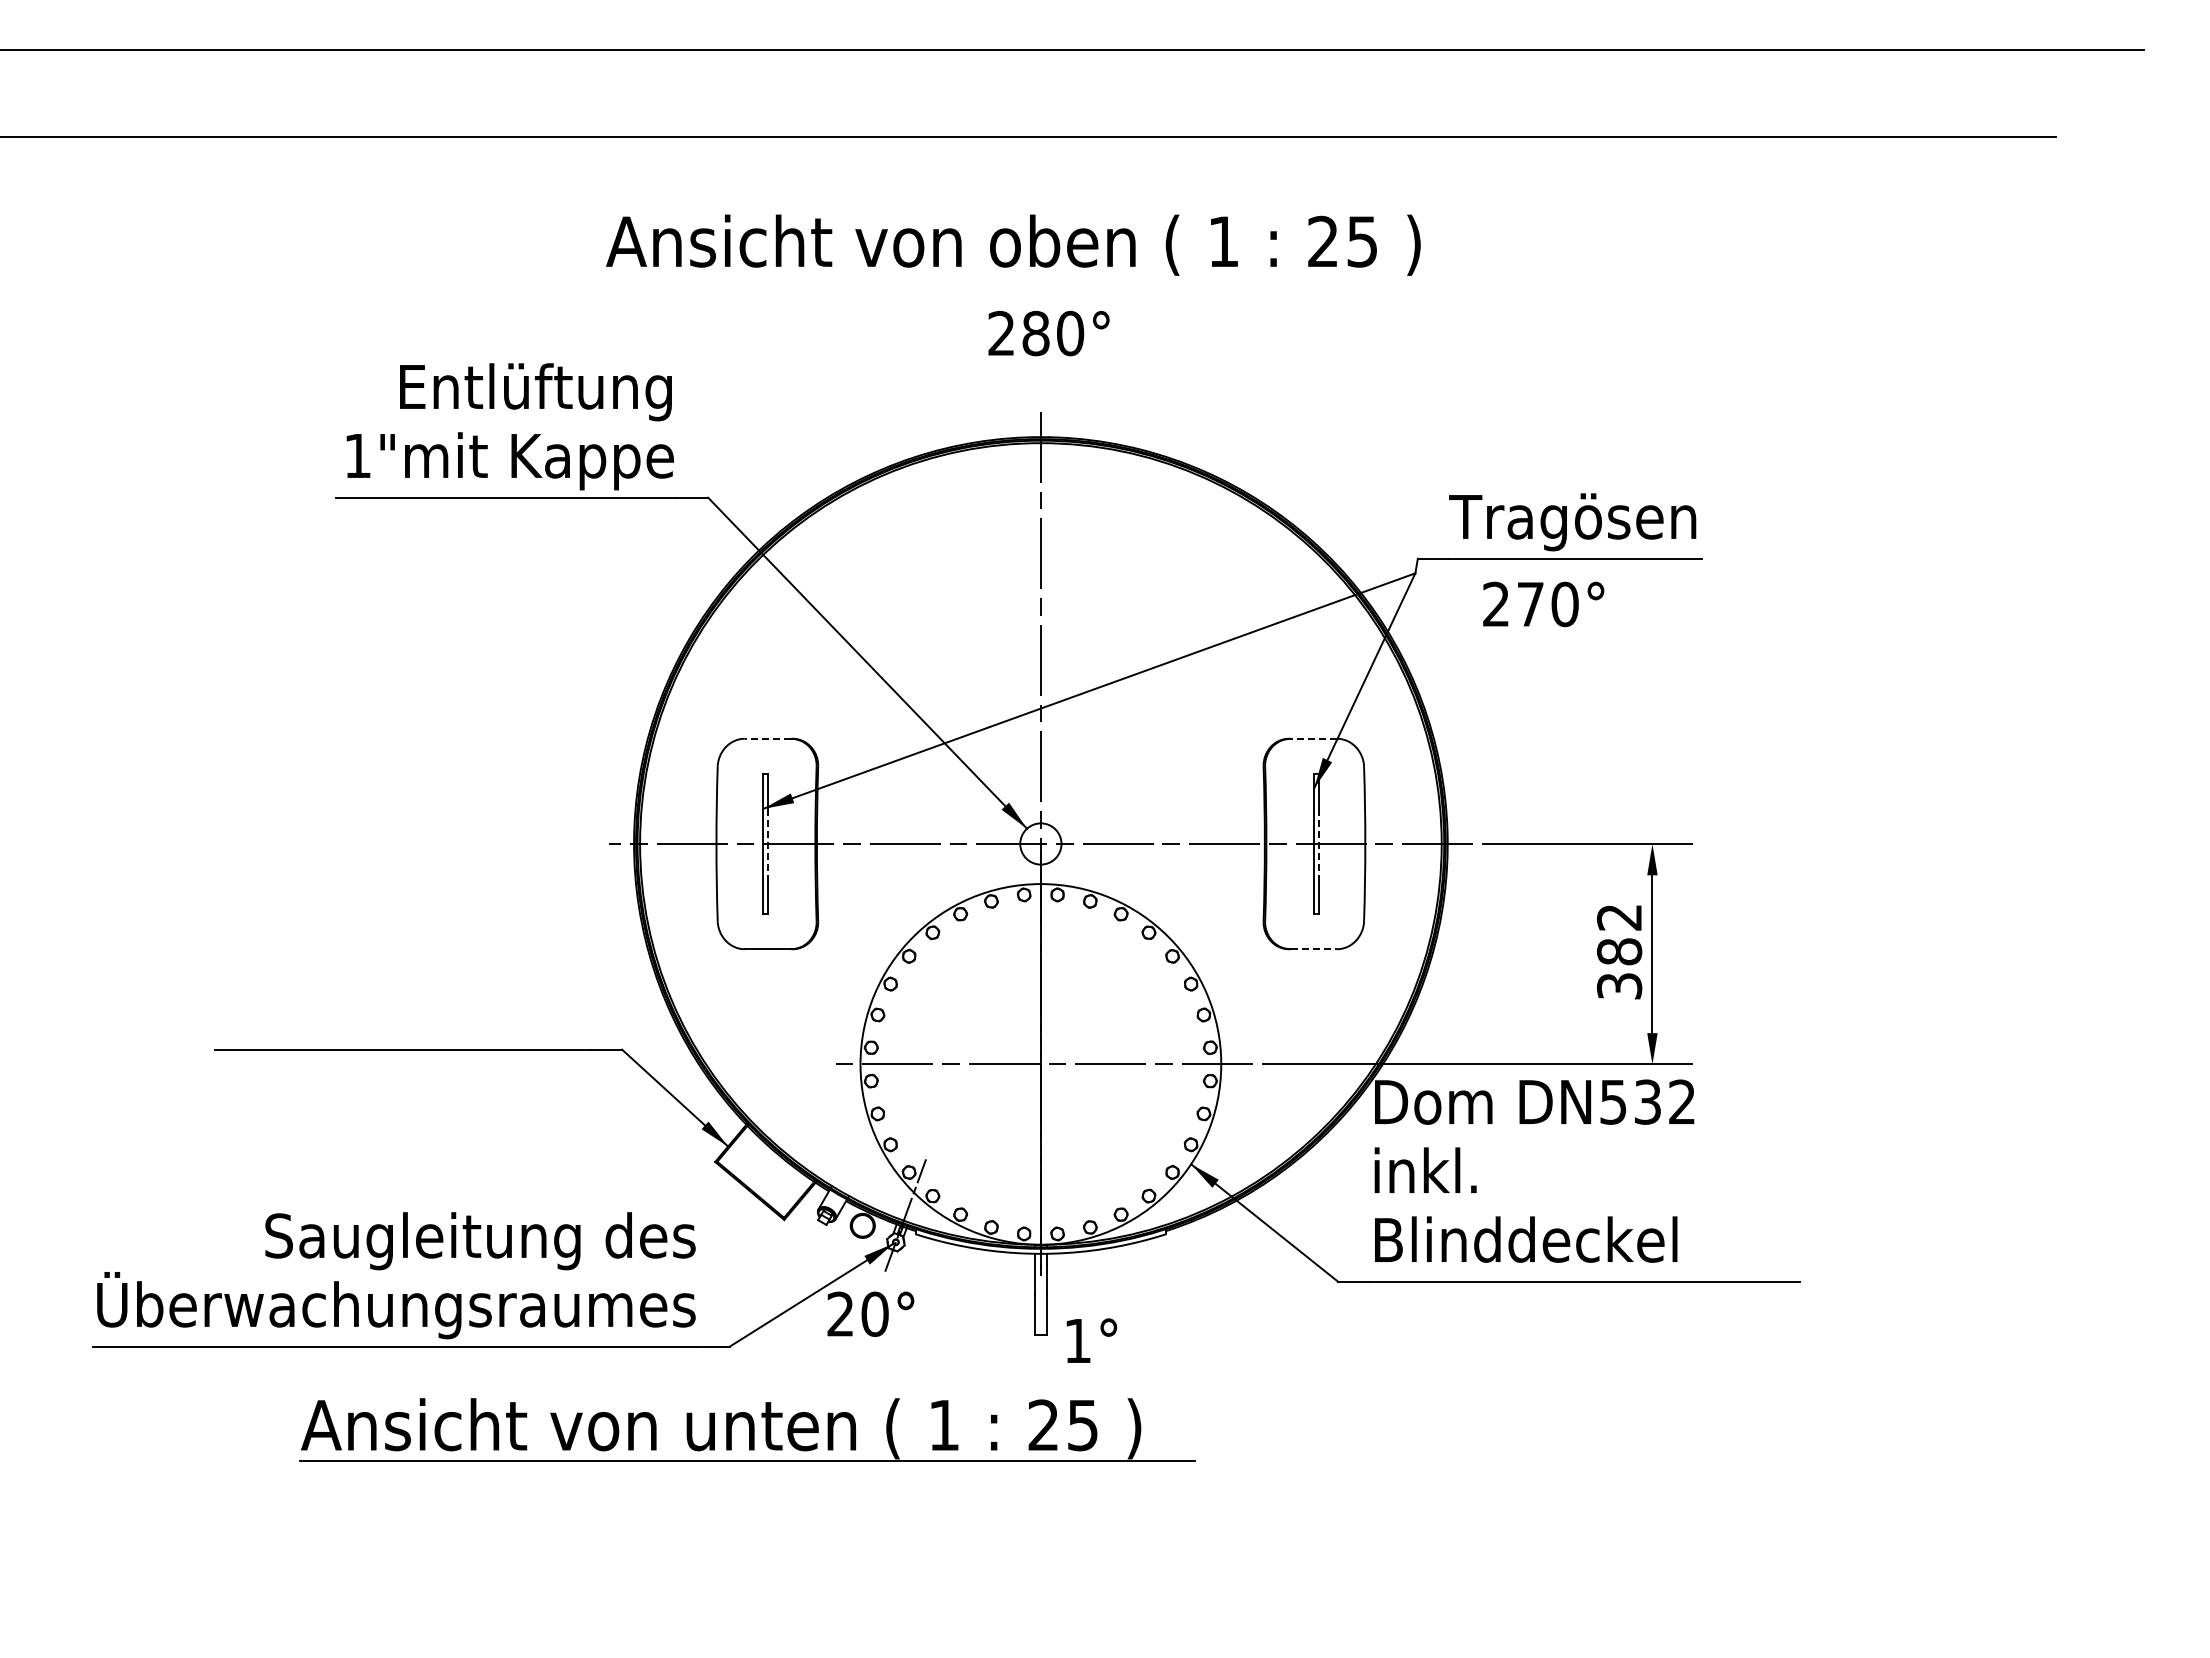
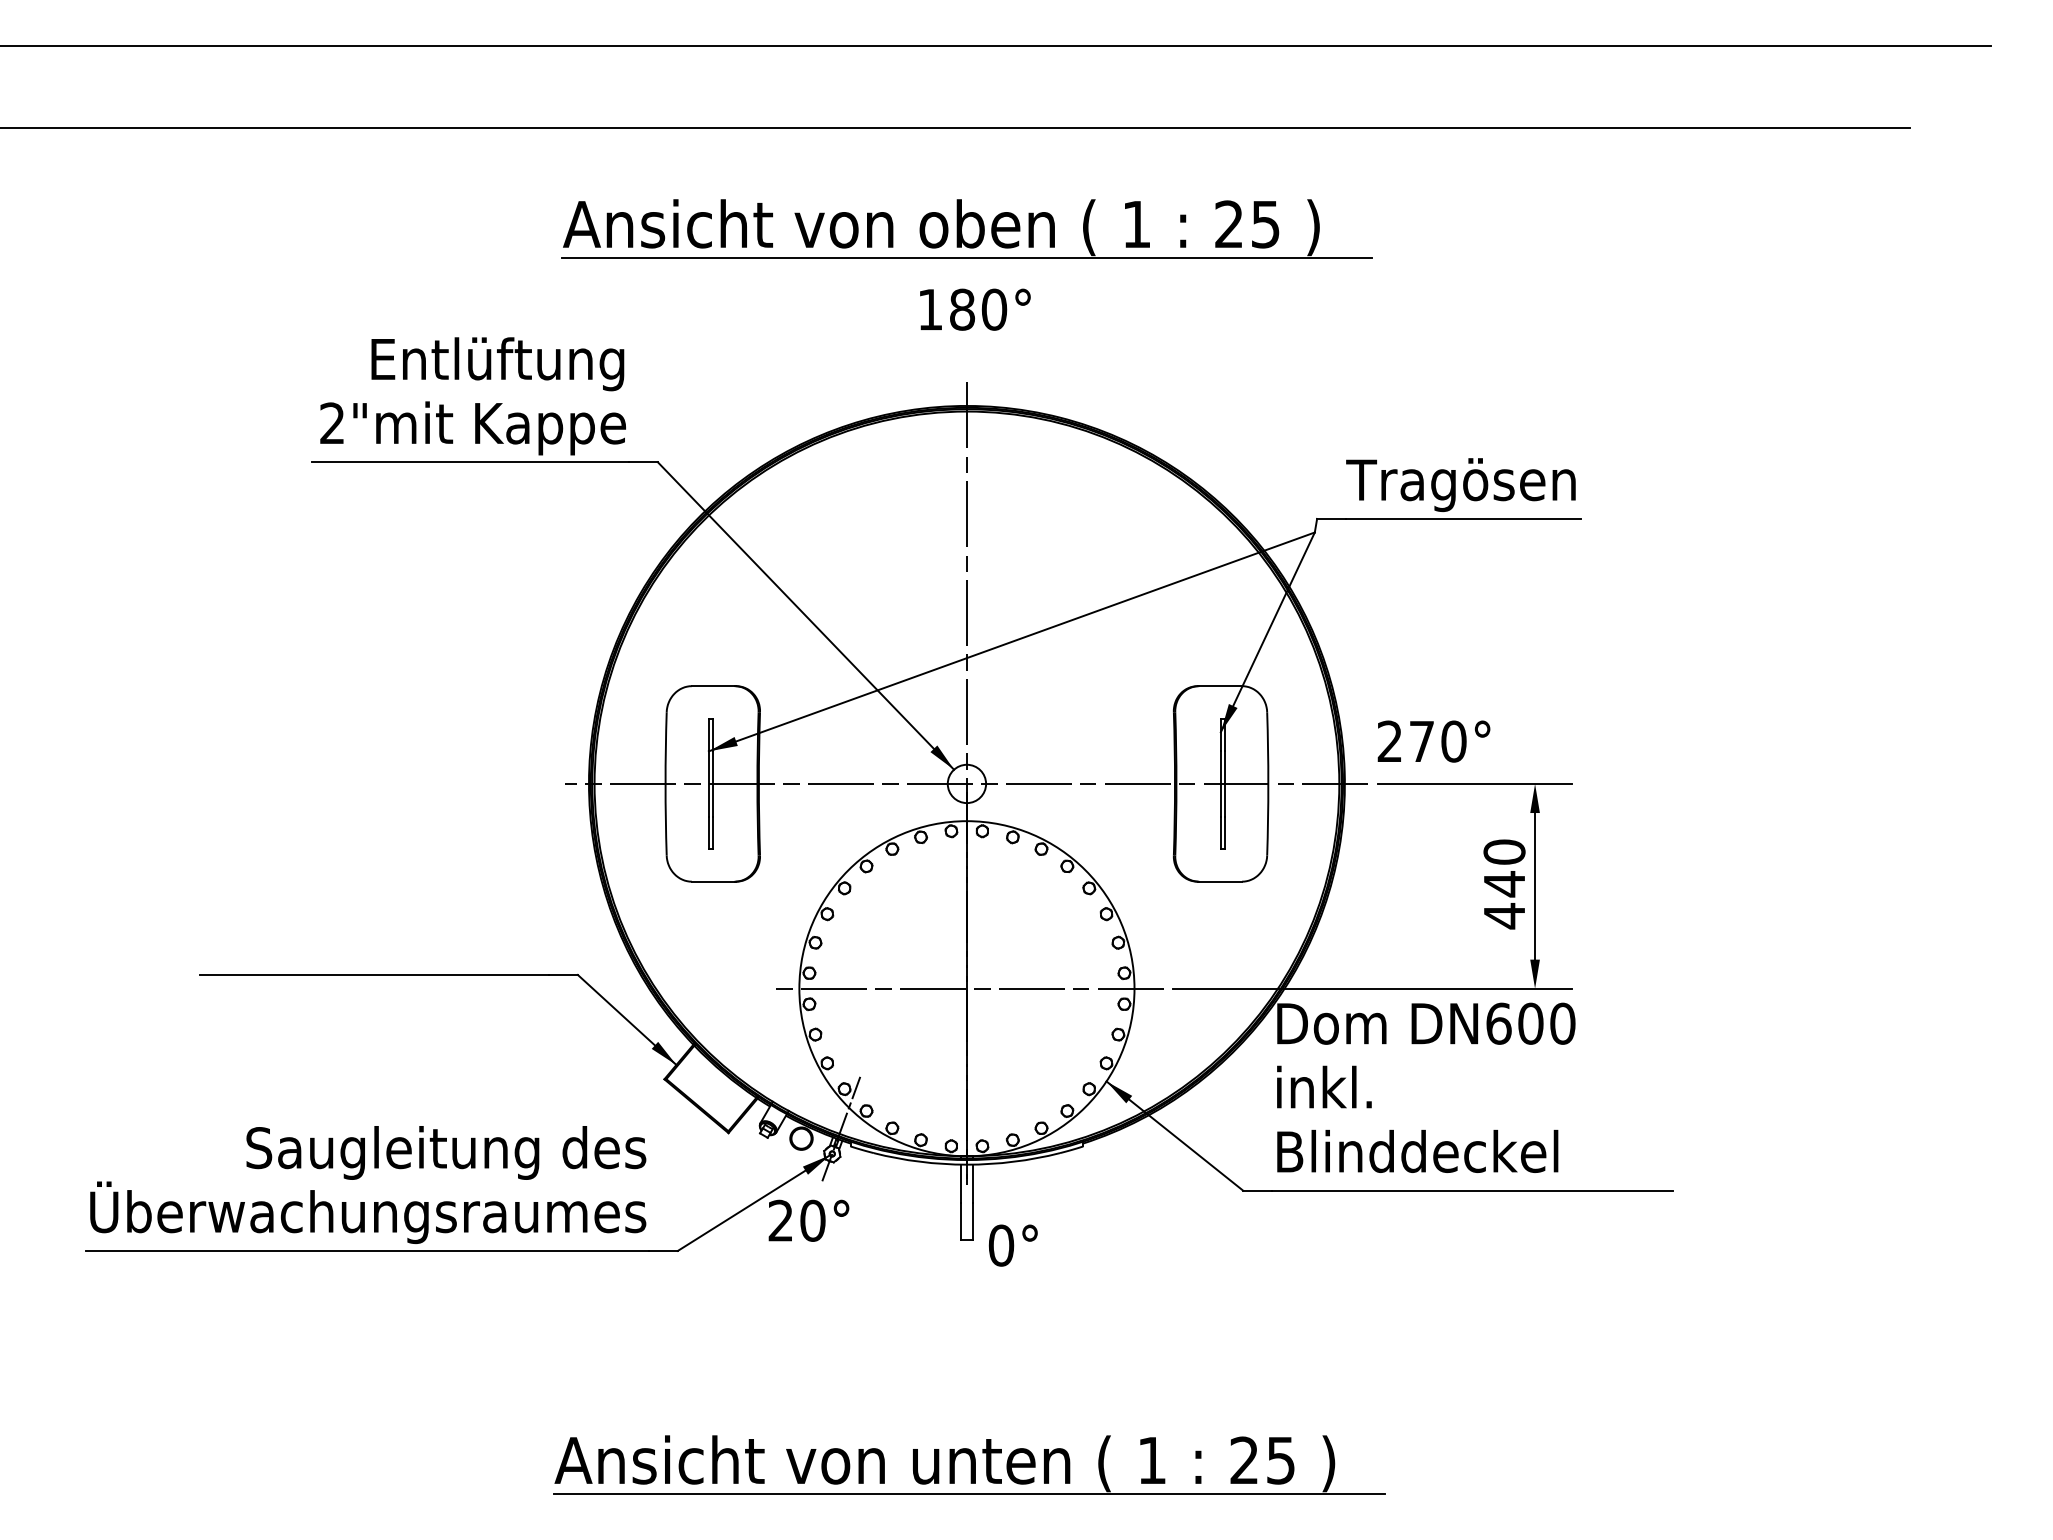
line: (1040, 277) -> (966, 257), added
text: (1000, 332) -> (929, 308), 280° -> 180°
text: (357, 455) -> (332, 423), 1" -> 2"
text: (1543, 604) -> (1433, 741), moved
line: (767, 738) -> (712, 685), dashed -> solid
line: (1313, 738) -> (1220, 685), dashed -> solid
line: (767, 844) -> (712, 784), dashed -> solid
line: (1318, 844) -> (1224, 784), dashed -> solid
line: (1314, 949) -> (1221, 881), dashed -> solid
text: (1619, 951) -> (1504, 883), 382 -> 440
text: (1647, 1101) -> (1530, 1023), DN532 -> DN600
text: (1077, 1340) -> (1000, 1245), 1° -> 0°
part: (747, 1429) -> (969, 1464), moved

